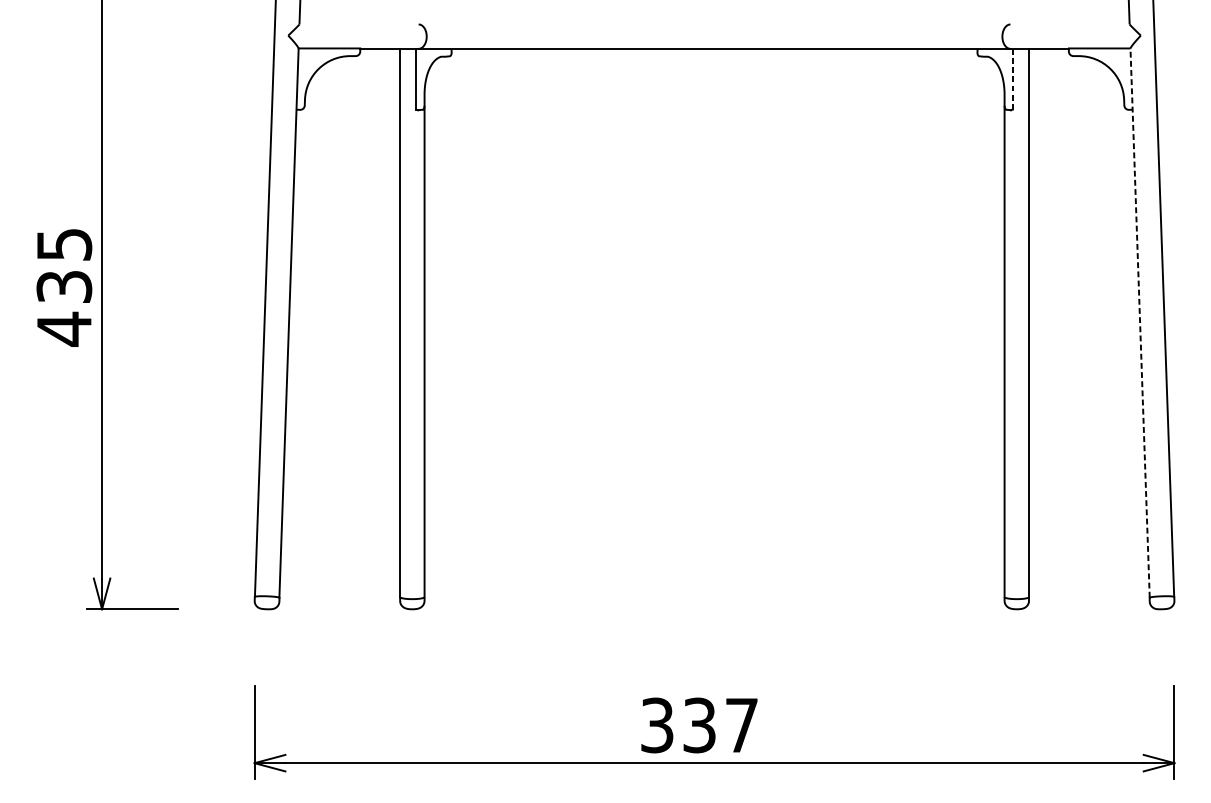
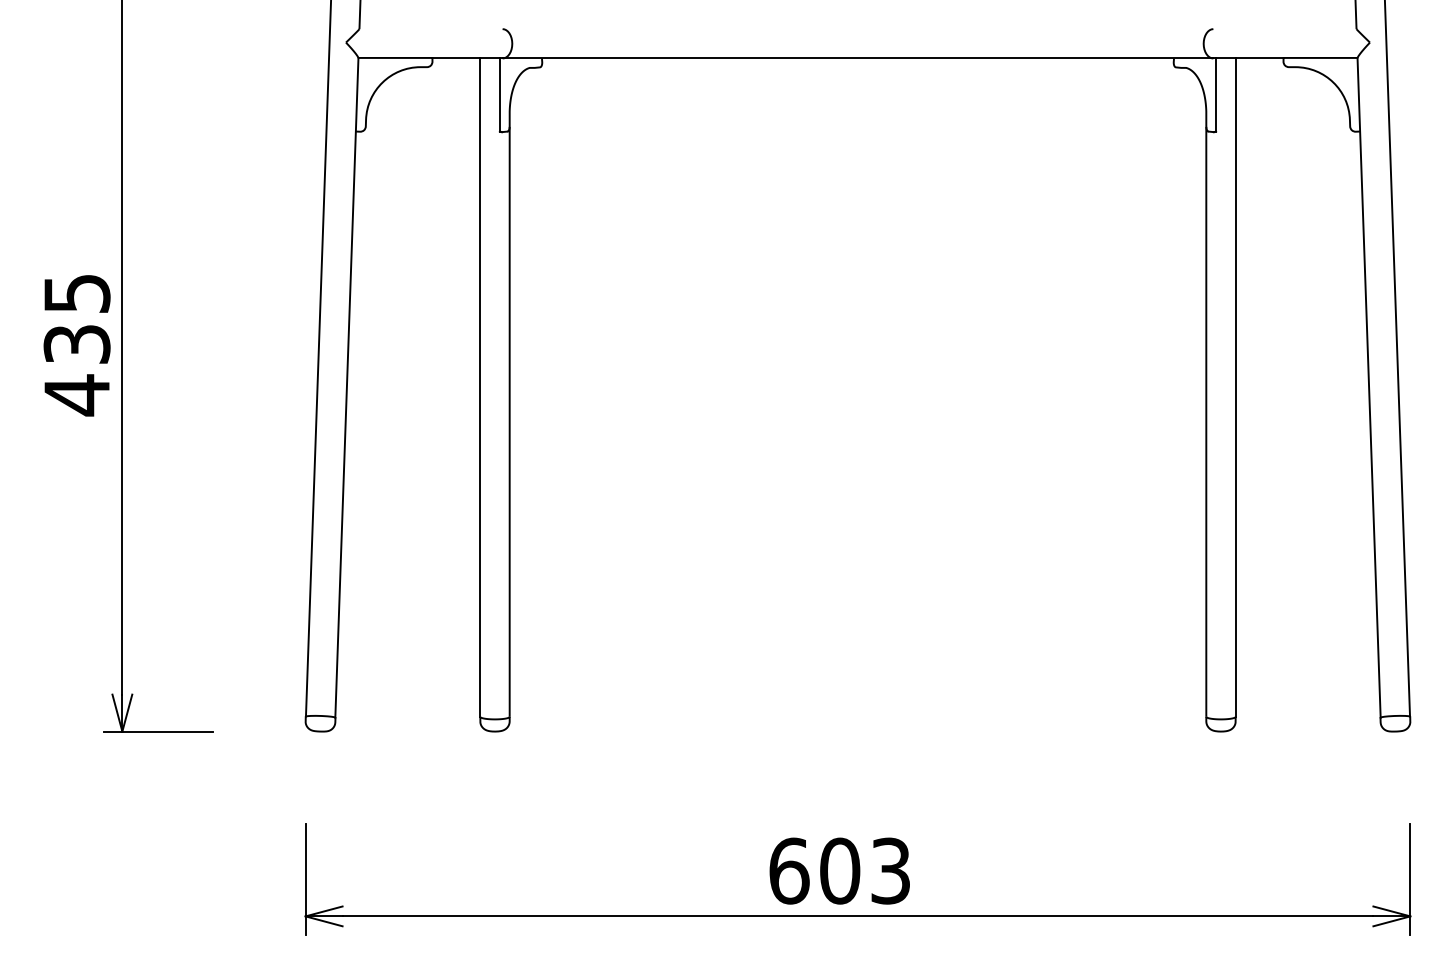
line: (1013, 79) -> (1216, 95), dashed -> solid
line: (1140, 322) -> (1369, 387), dashed -> solid
text: (699, 724) -> (839, 870), 337 -> 603

